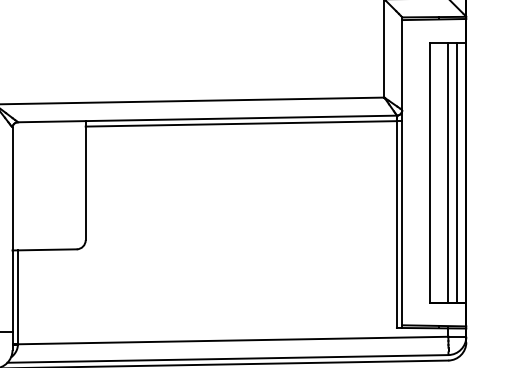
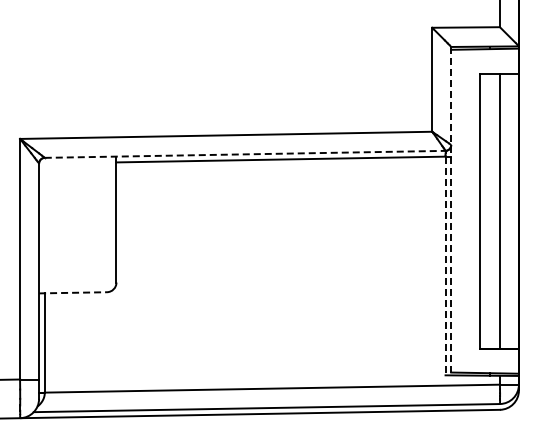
line: (207, 119) -> (245, 154), solid -> dashed
line: (457, 172) -> (509, 210), removed
line: (402, 173) -> (451, 211), solid -> dashed
line: (396, 225) -> (445, 266), solid -> dashed
line: (45, 249) -> (73, 292), solid -> dashed

